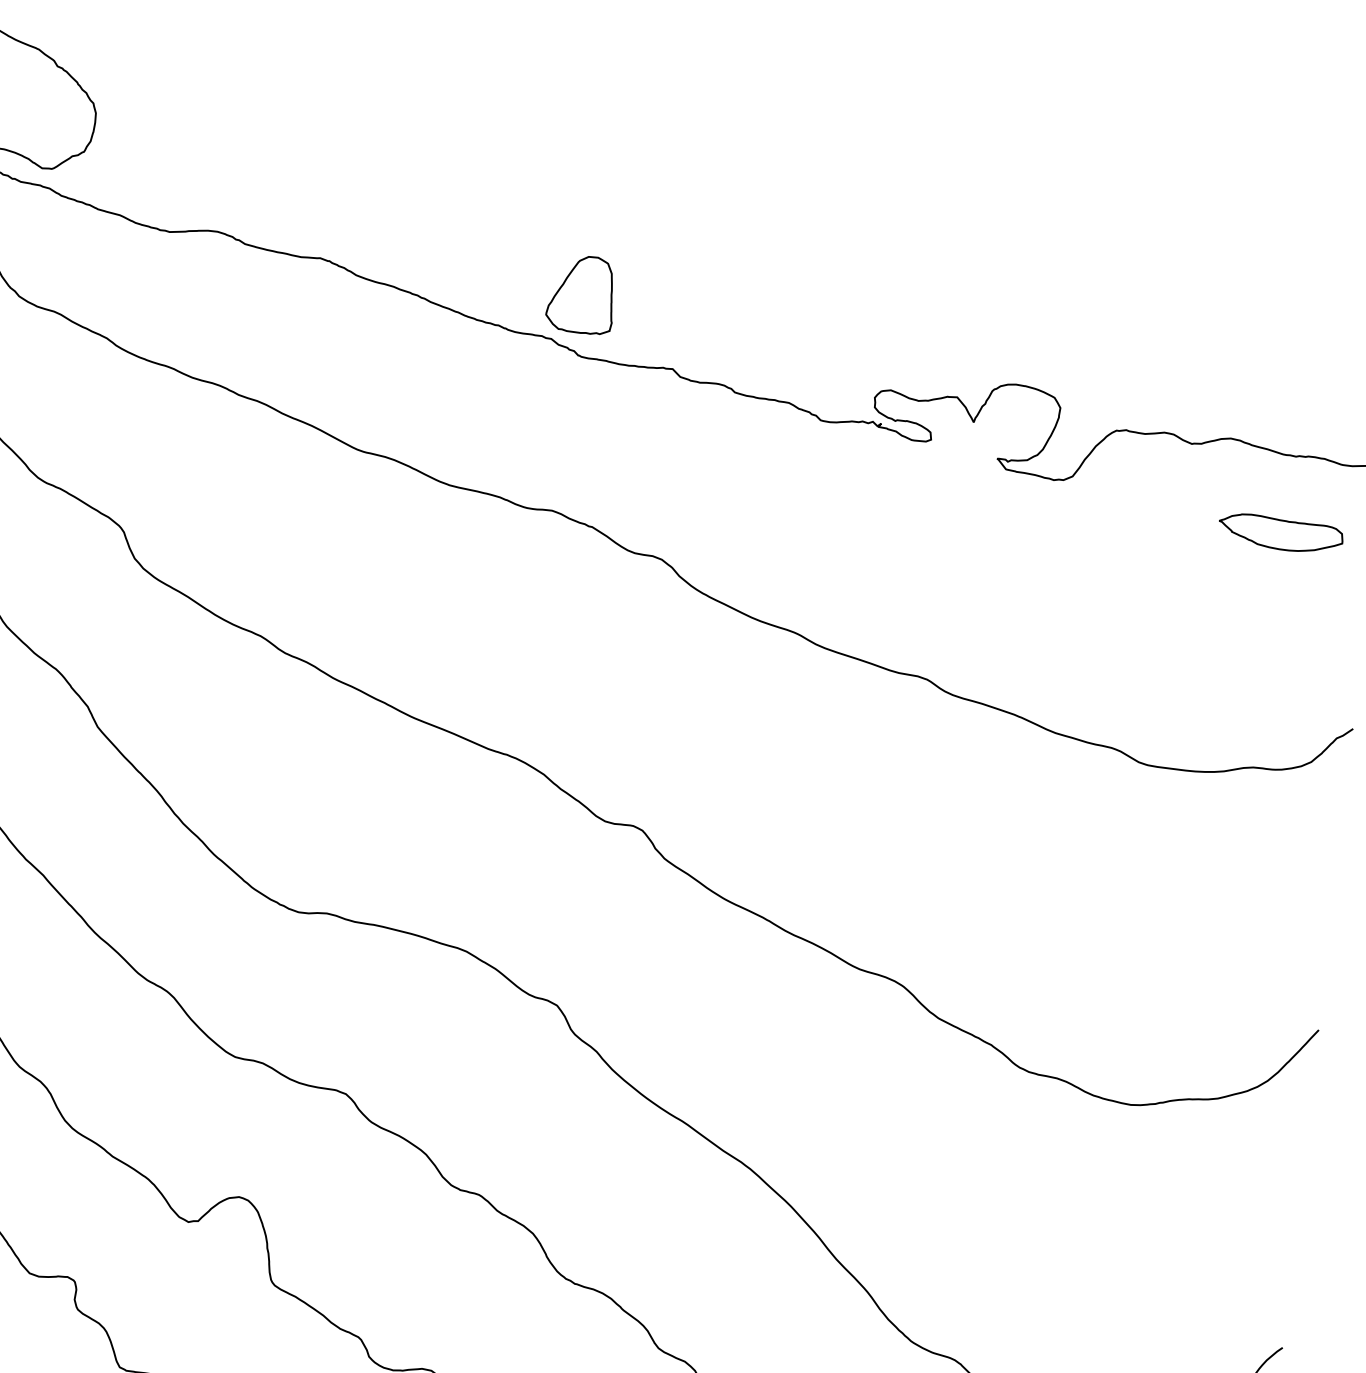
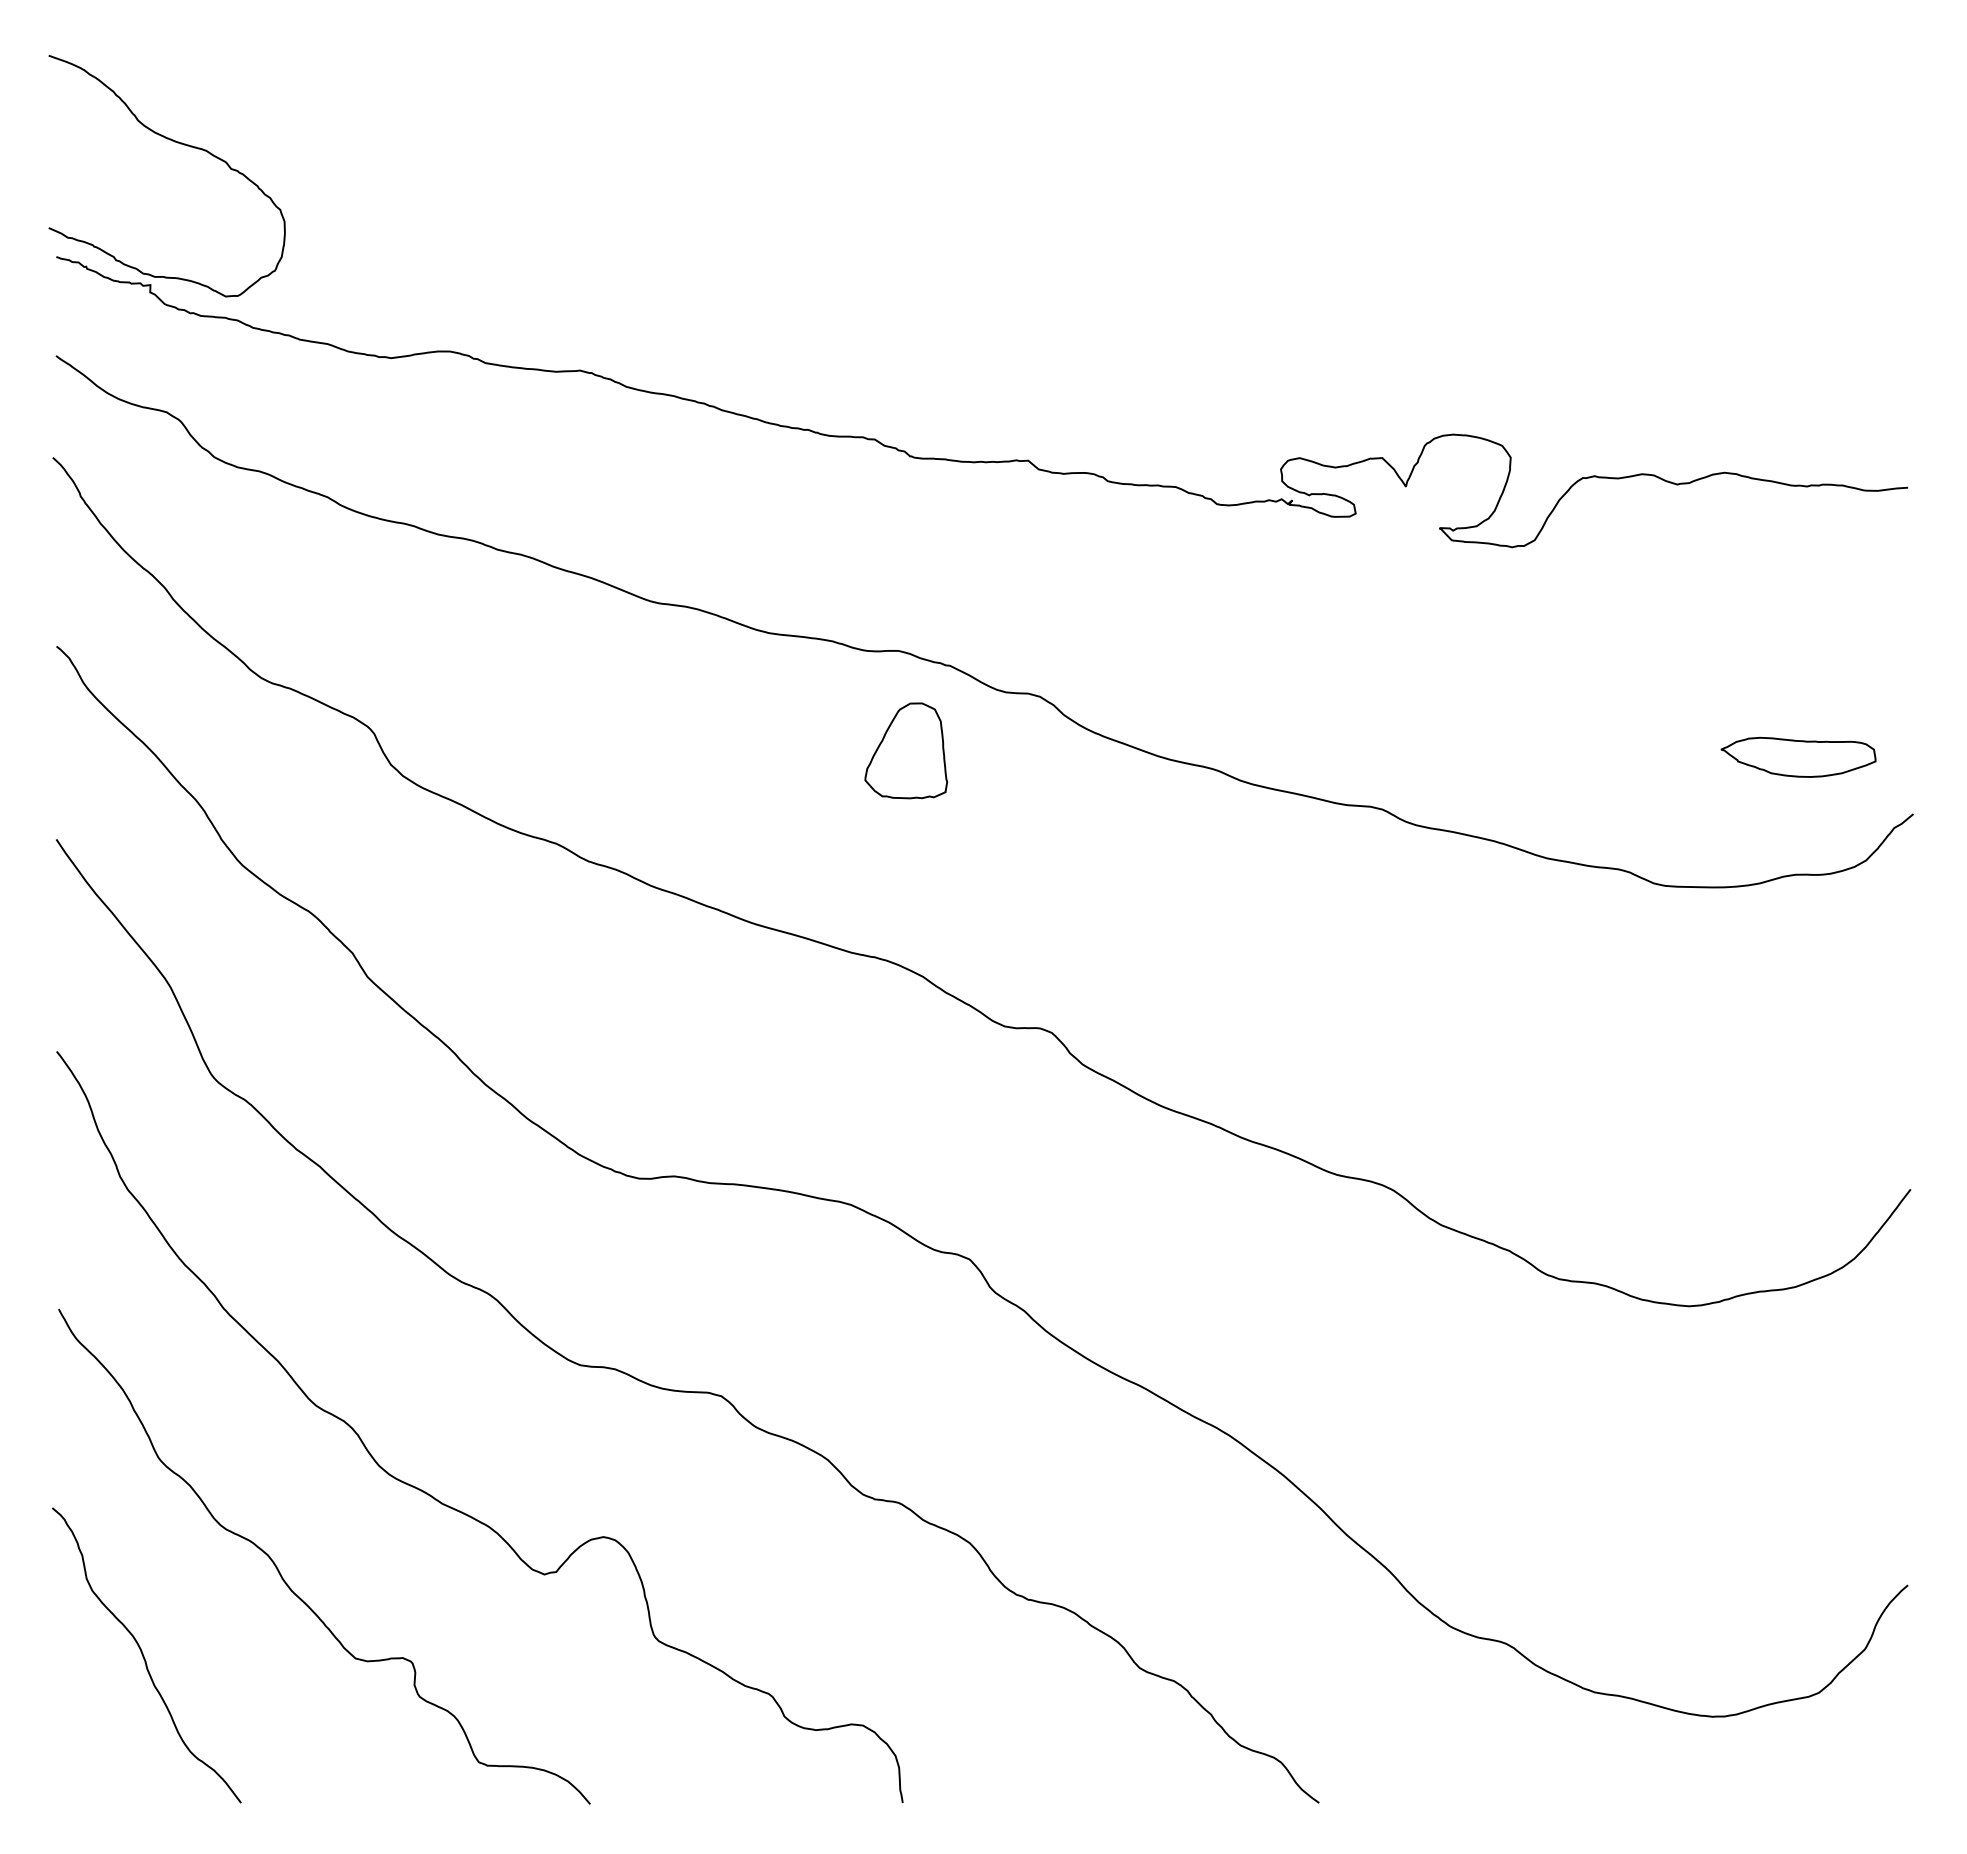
part: (580, 294) -> (905, 750), moved
part: (1280, 533) -> (1798, 756), moved

